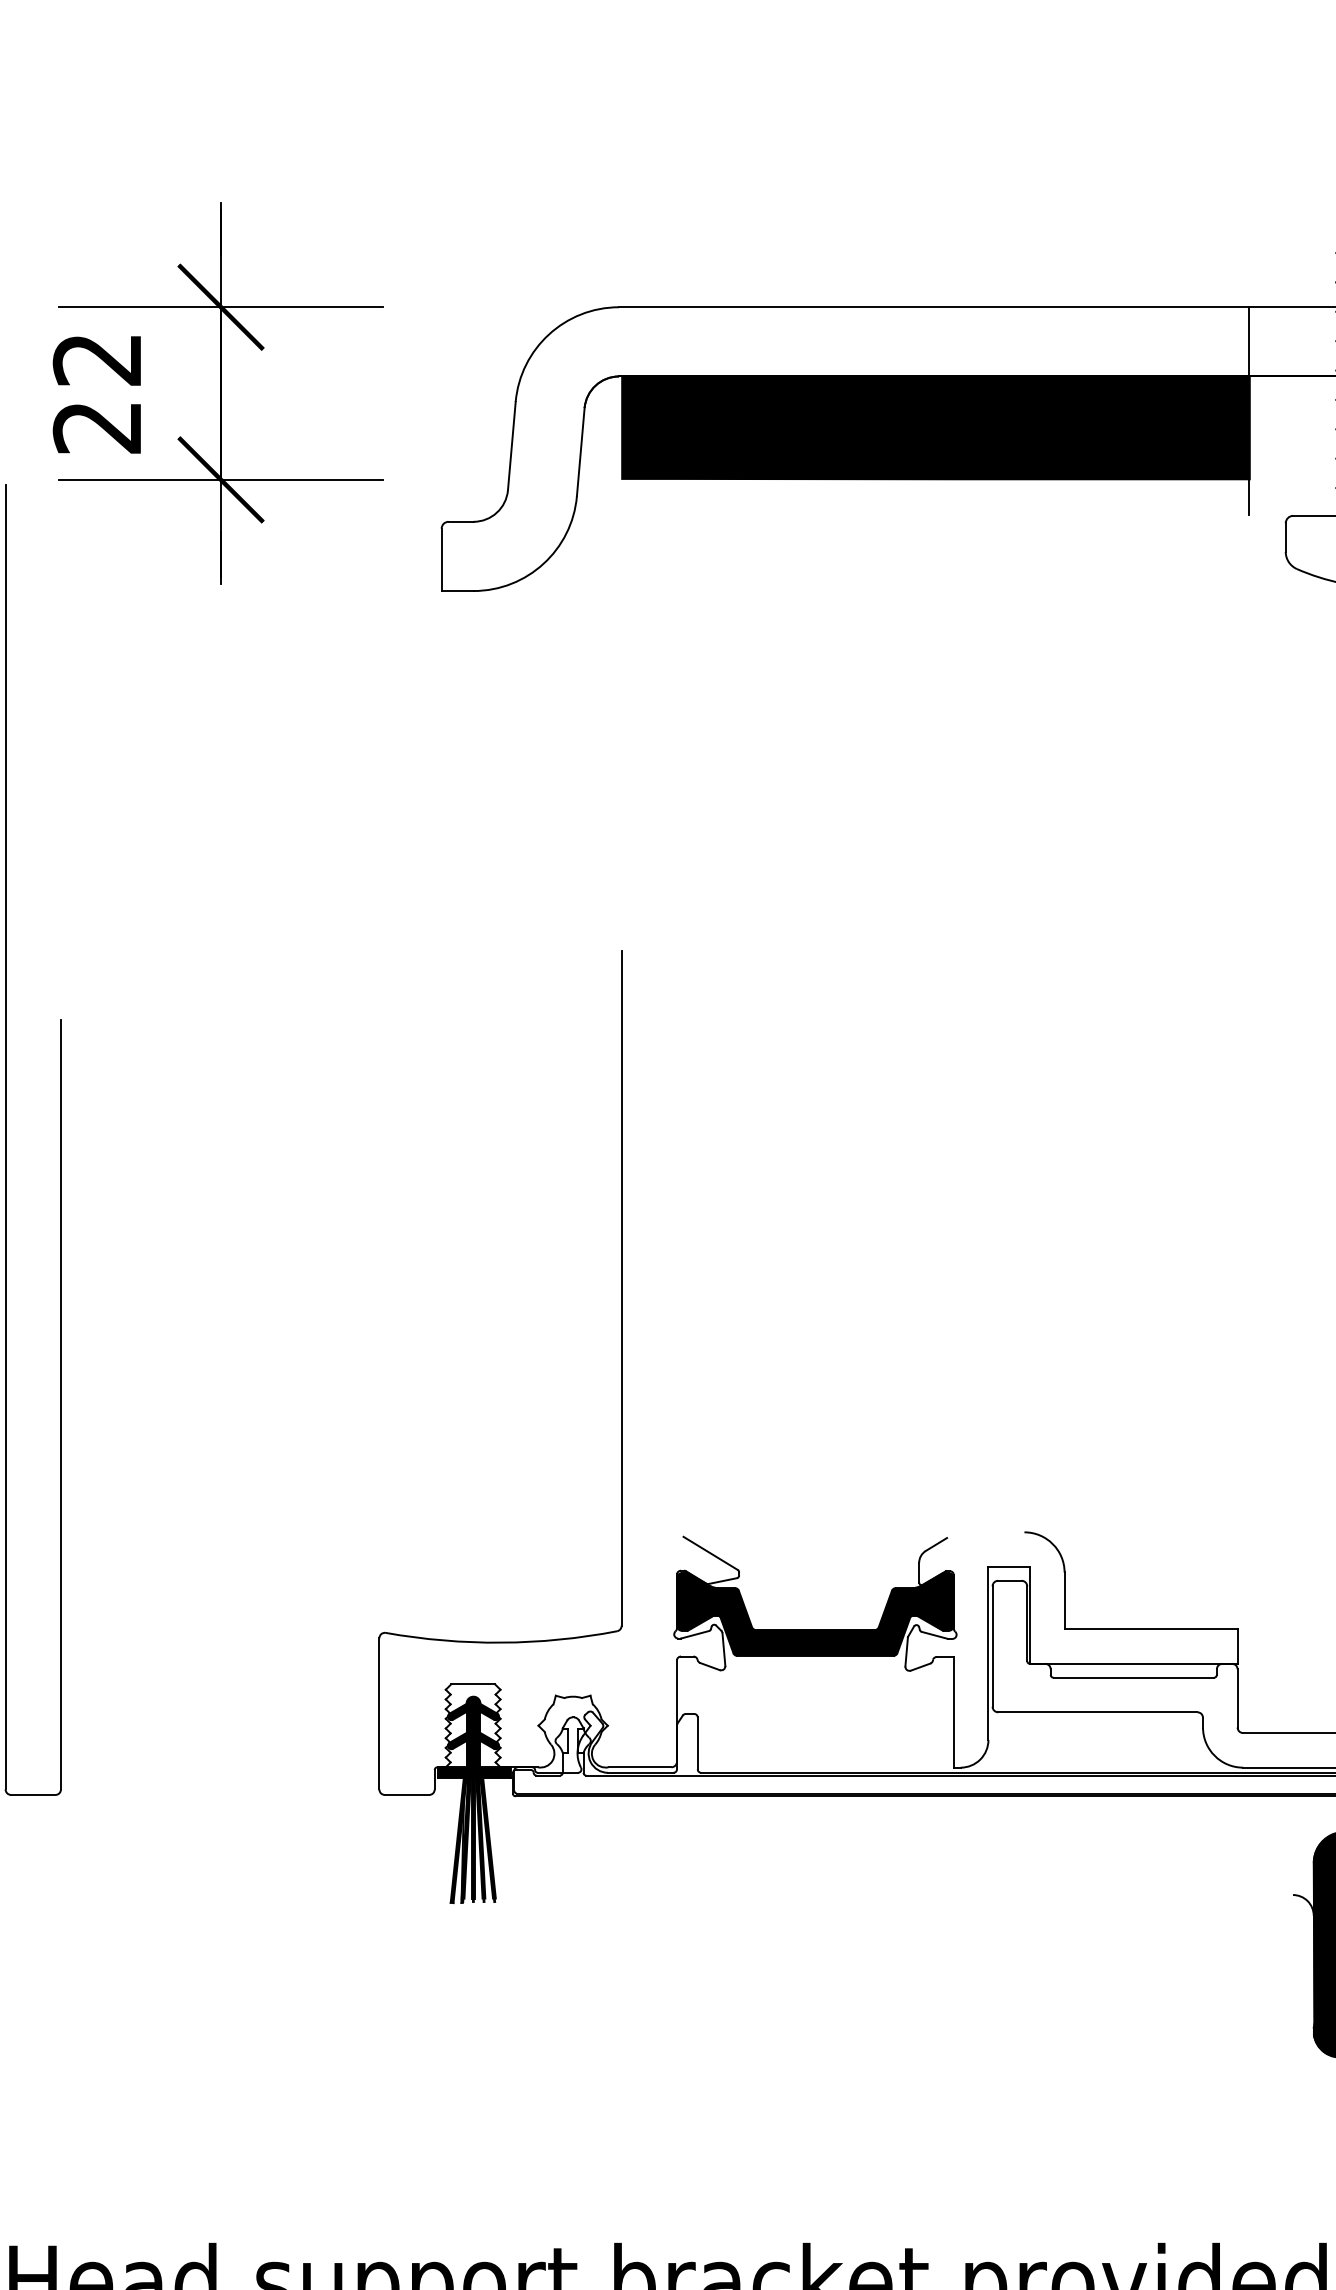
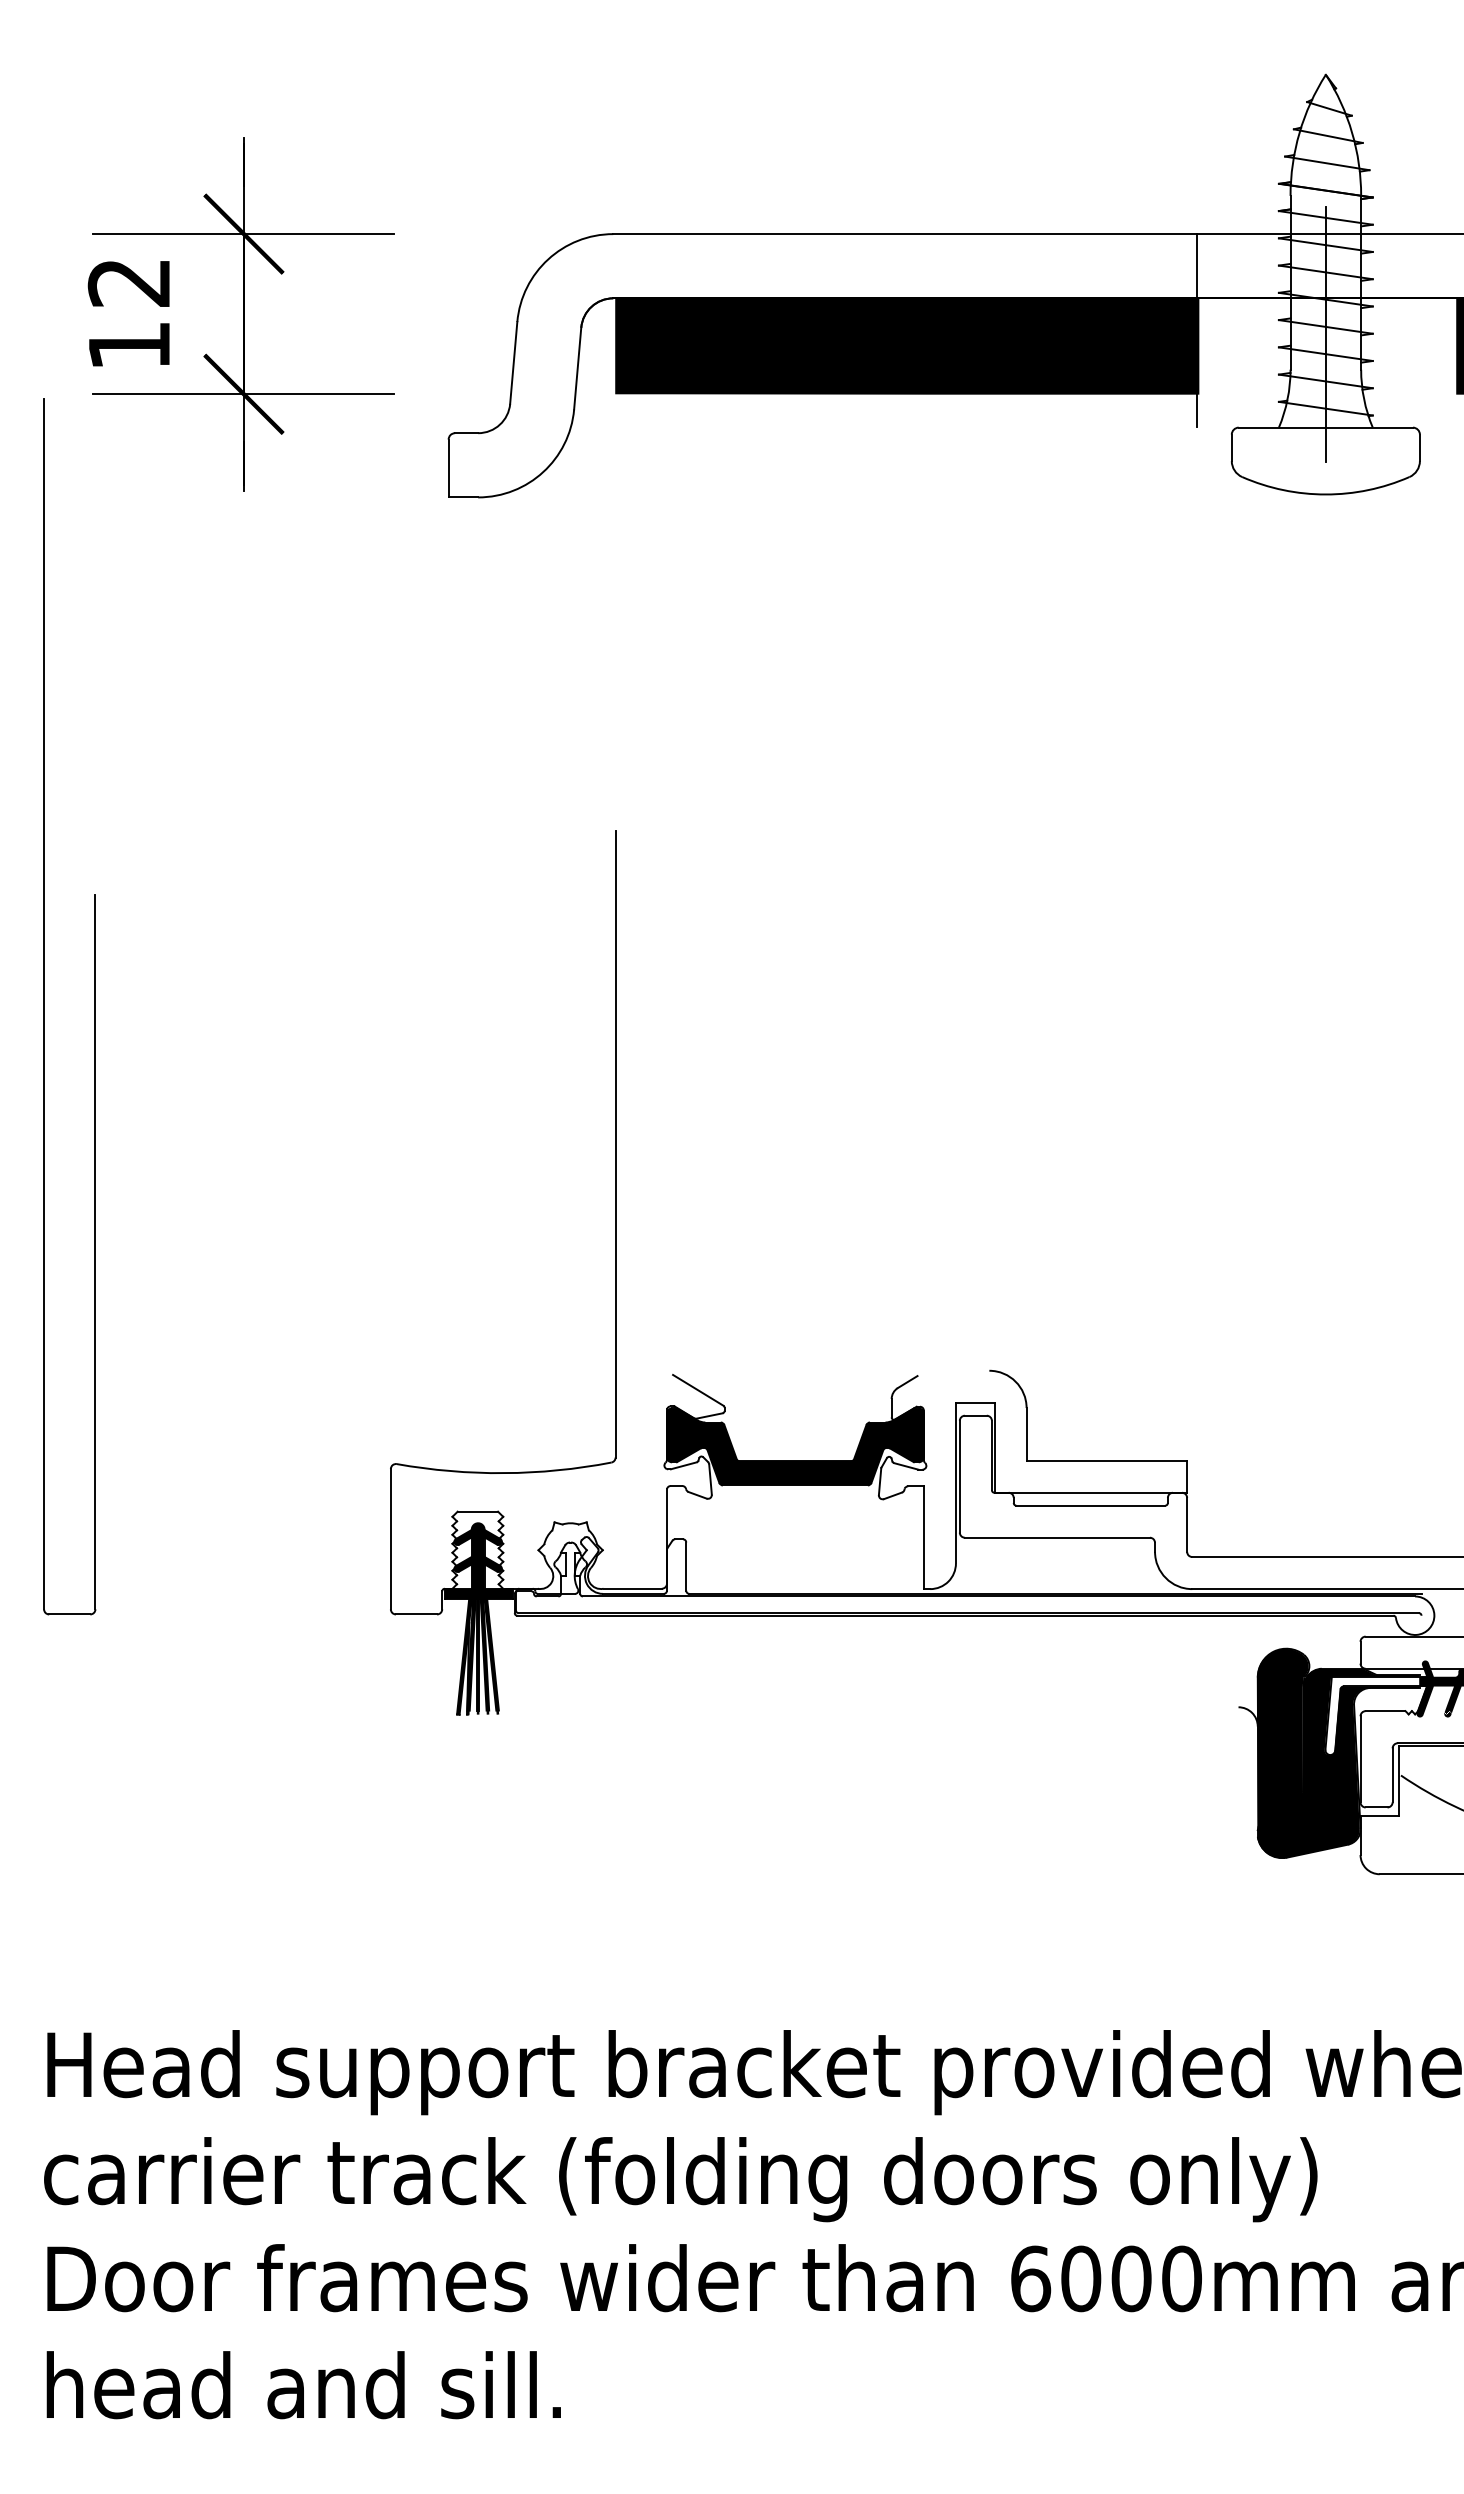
text: (96, 428) -> (128, 346), 22 -> 12

